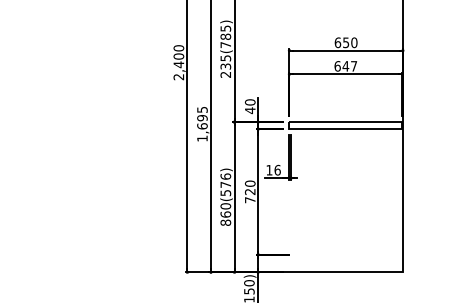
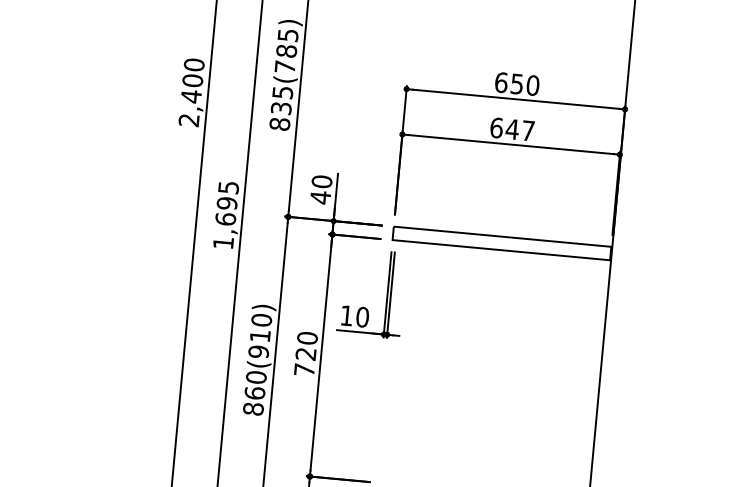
text: (225, 74) -> (279, 123), 235(785) -> 835(785)
text: (277, 170) -> (362, 317), 16 -> 10
text: (225, 184) -> (259, 335), 860(576) -> 860(910)

